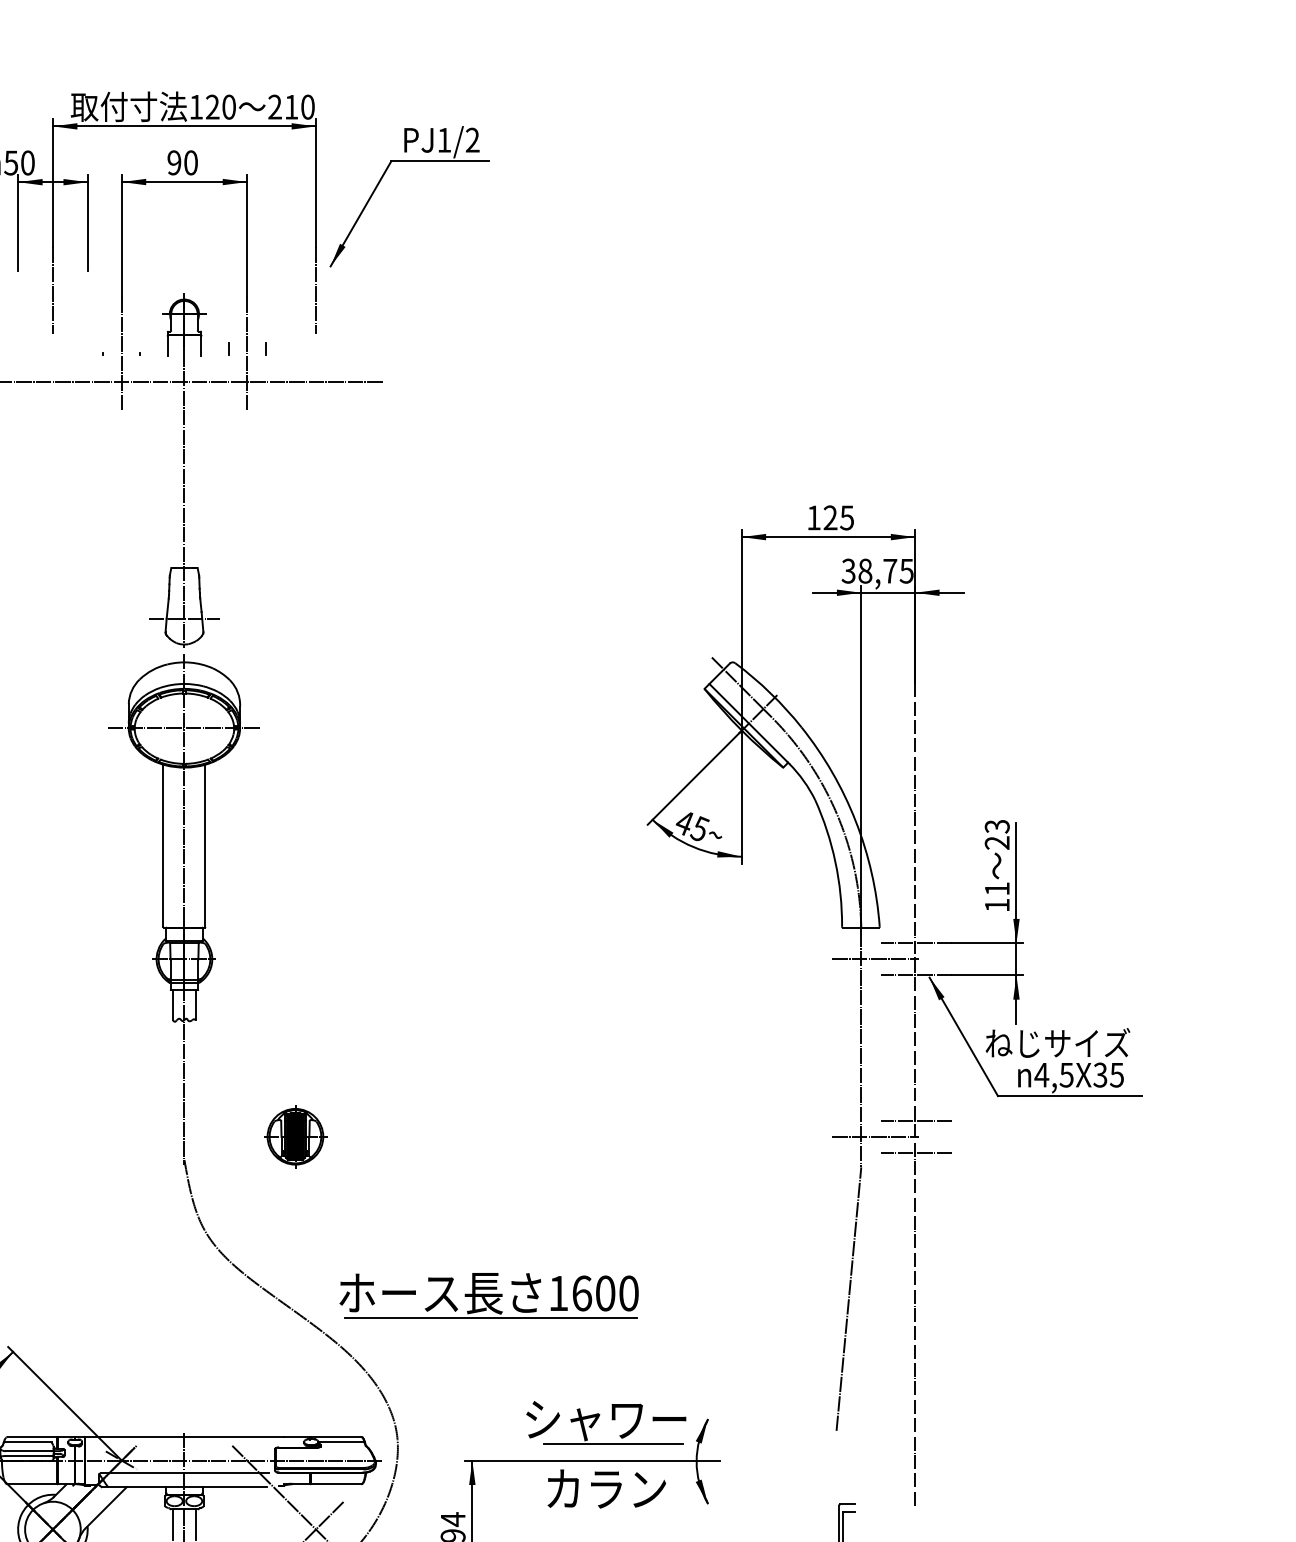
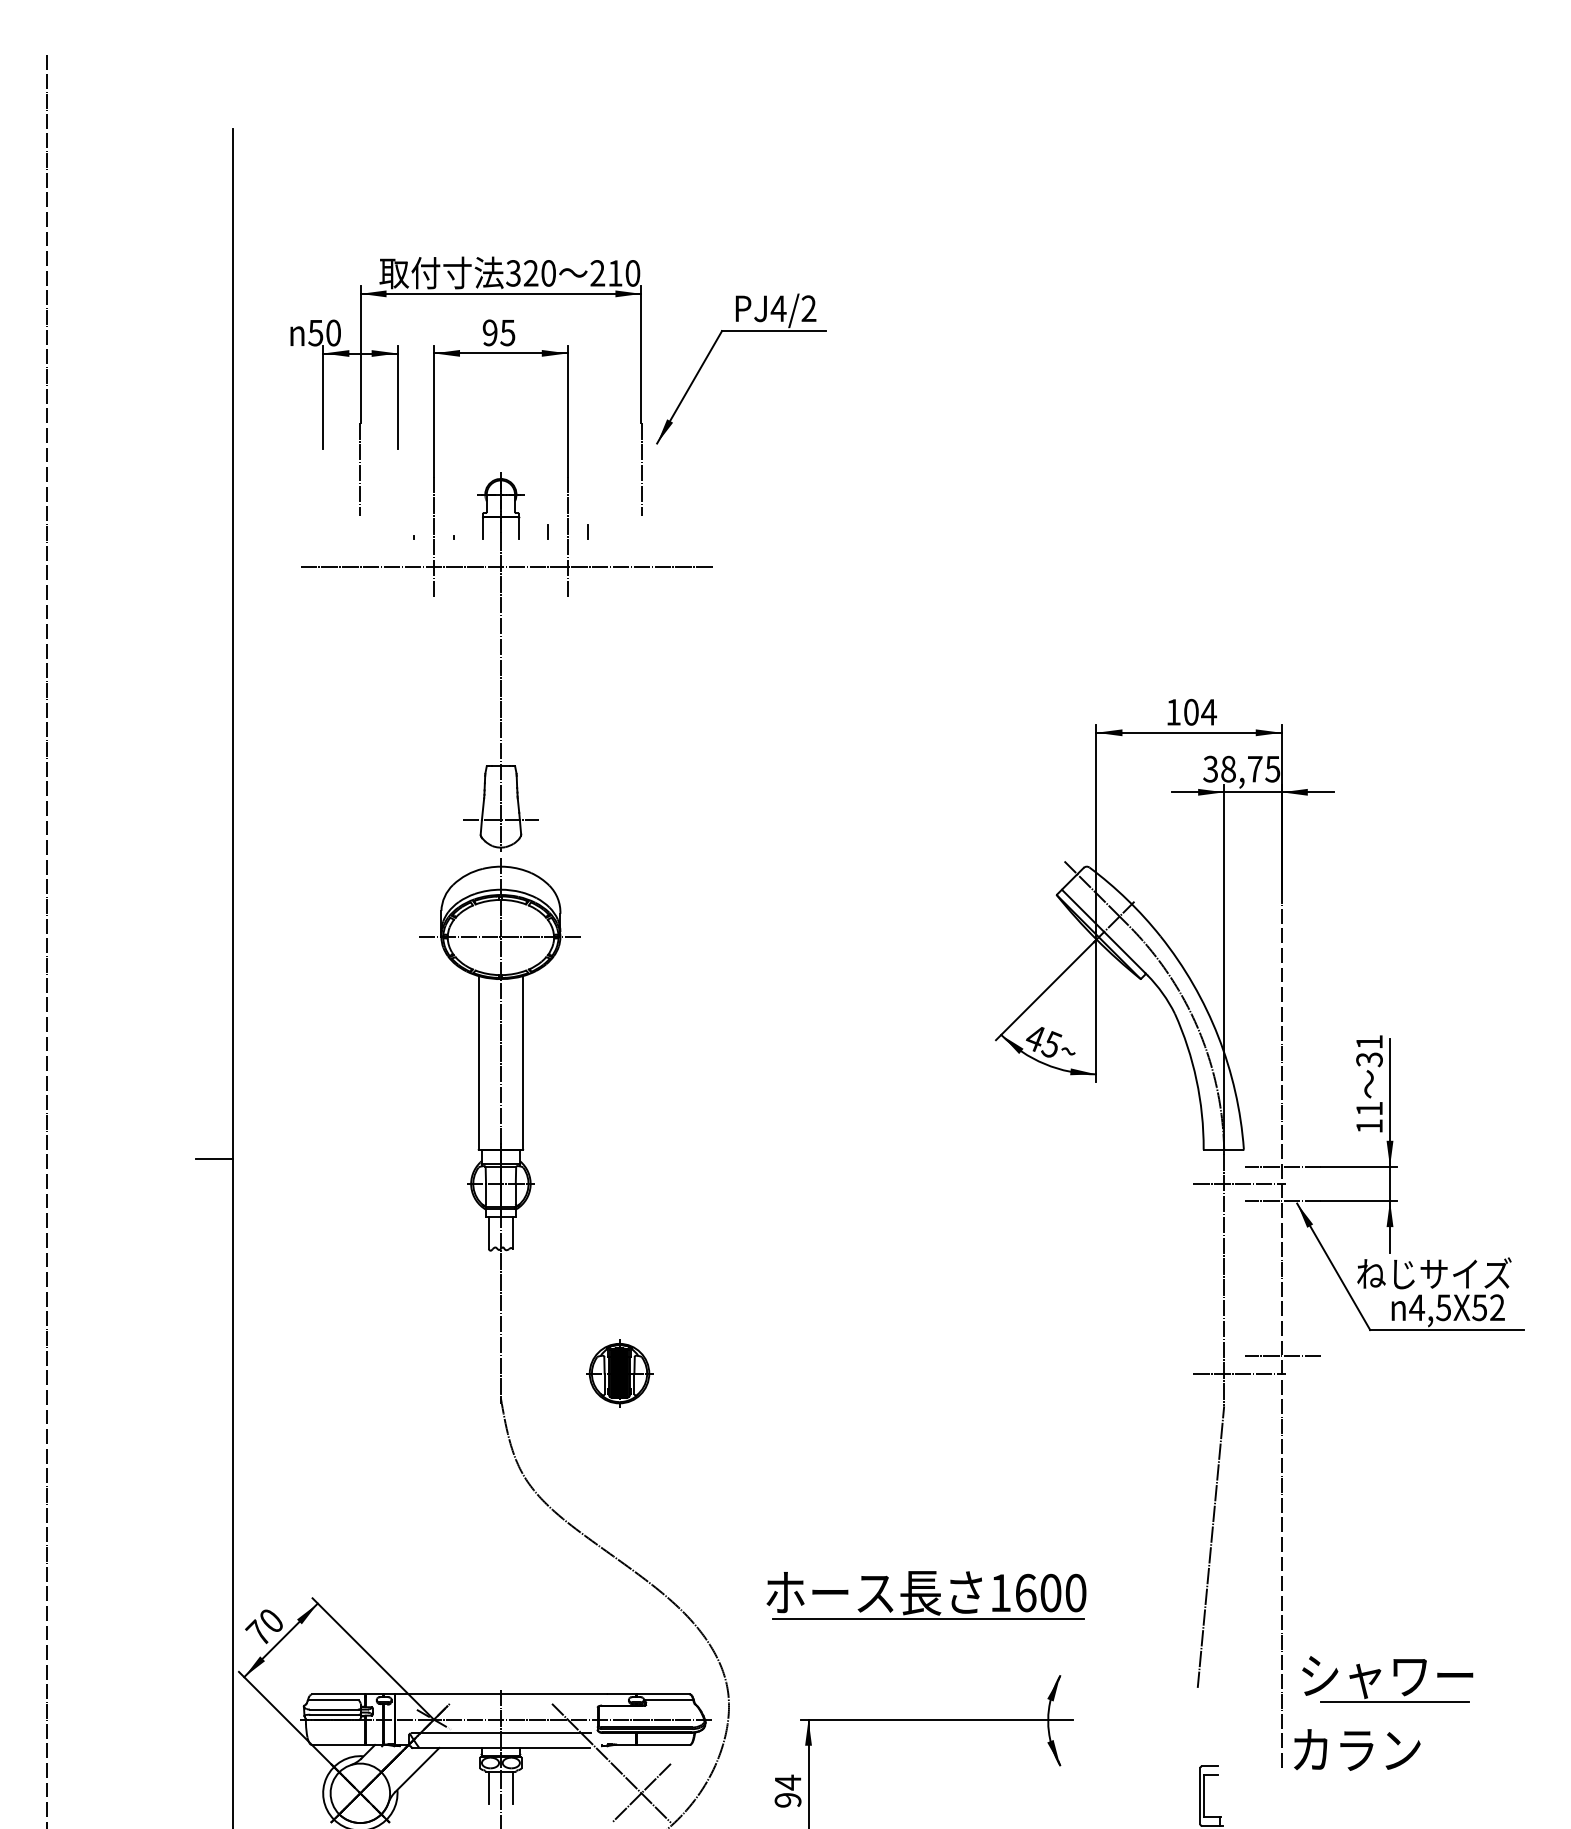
text: (196, 107) -> (513, 273), 120 -> 320
text: (444, 140) -> (778, 308), PJ1/2 -> PJ4/2
text: (190, 162) -> (507, 332), 90 -> 95
text: (839, 518) -> (1200, 712), 125 -> 104
text: (997, 835) -> (1369, 1051), 23 -> 31
text: (1108, 1074) -> (1488, 1307), 4,5X35 -> 4,5X52
line: (916, 1152) -> (1283, 1390), removed
part: (489, 1295) -> (926, 1595), moved
part: (611, 1420) -> (1393, 1676), moved
text: (607, 1488) -> (1357, 1749), moved

